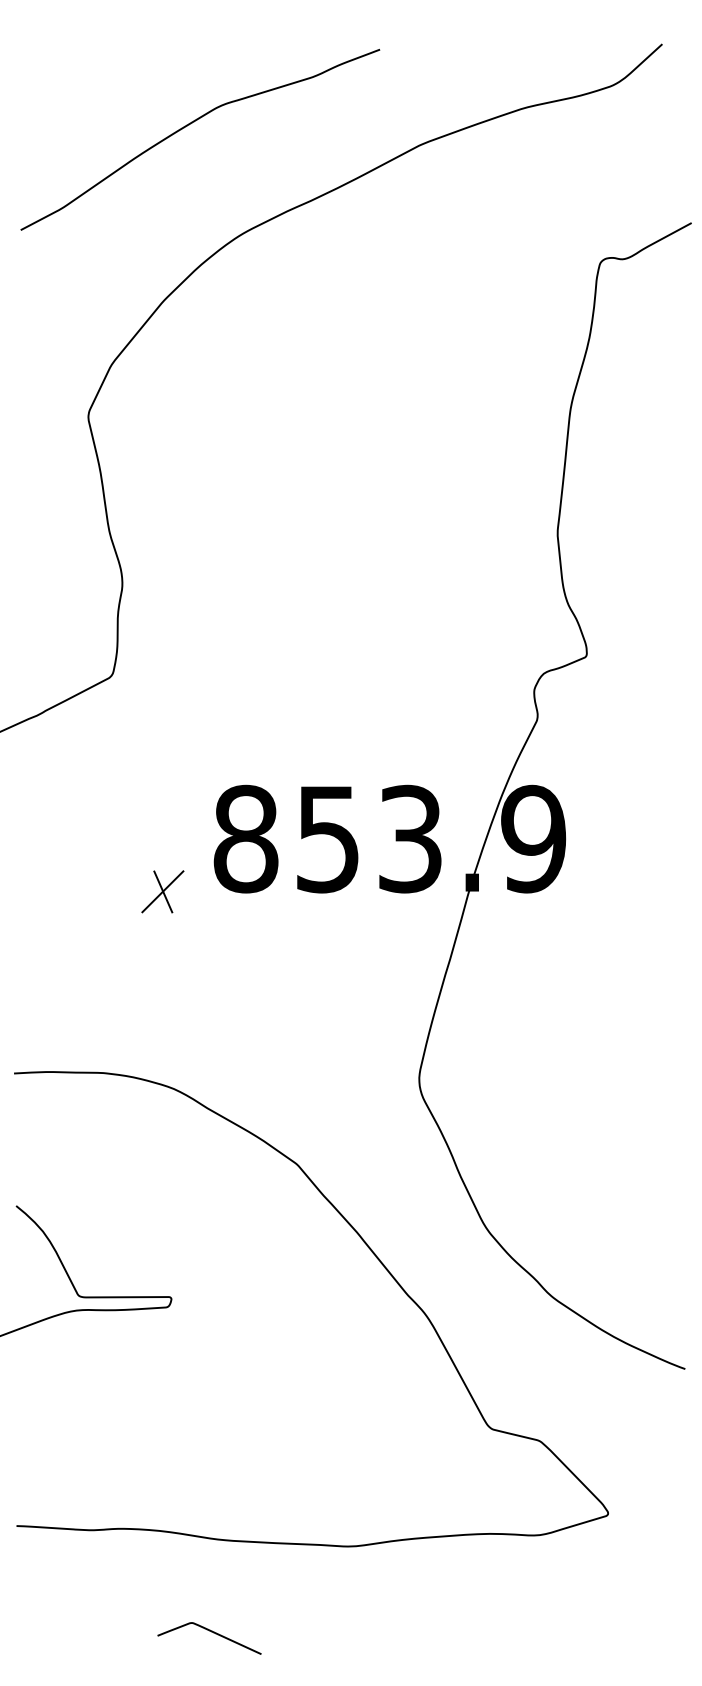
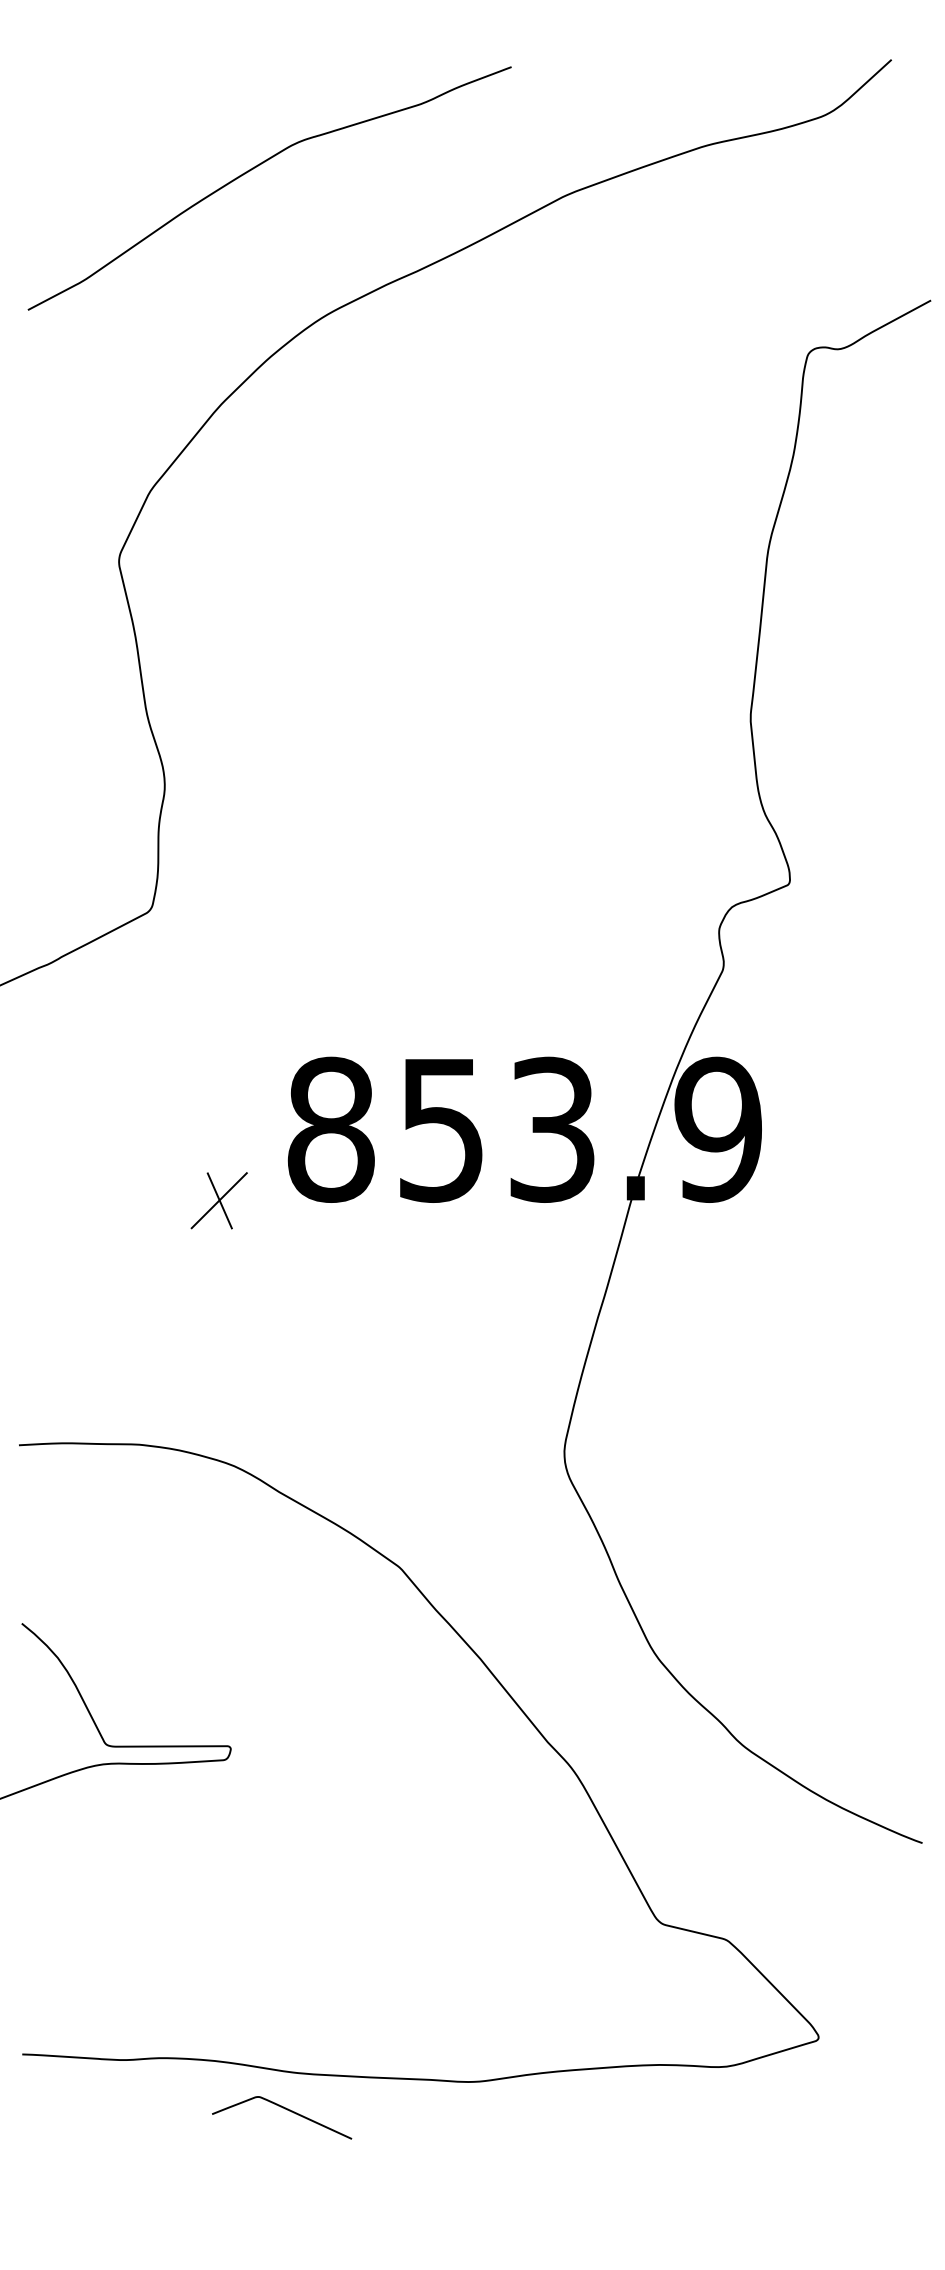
curve: (212, 1632) -> (285, 2109), moved

